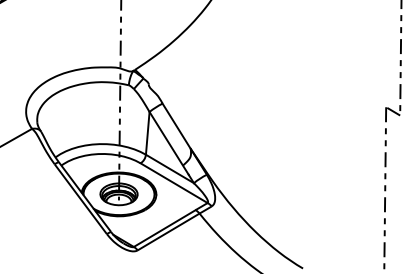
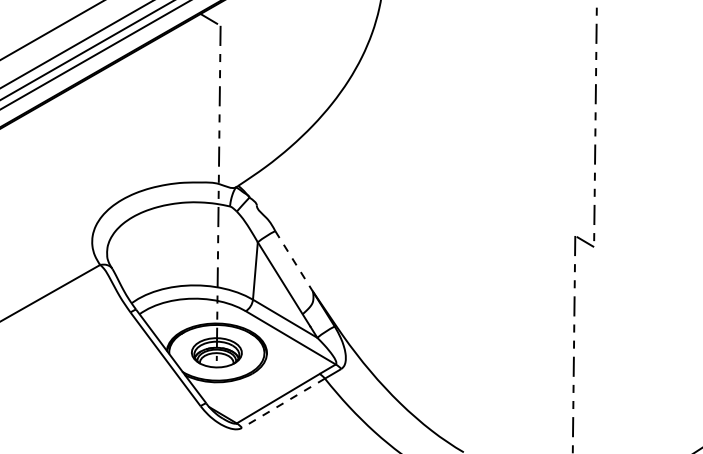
line: (176, 126) -> (294, 261), solid -> dashed
line: (168, 232) -> (283, 403), solid -> dashed

